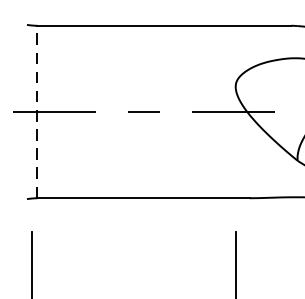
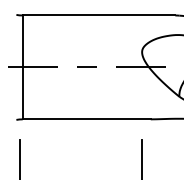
line: (37, 112) -> (22, 67), dashed -> solid

